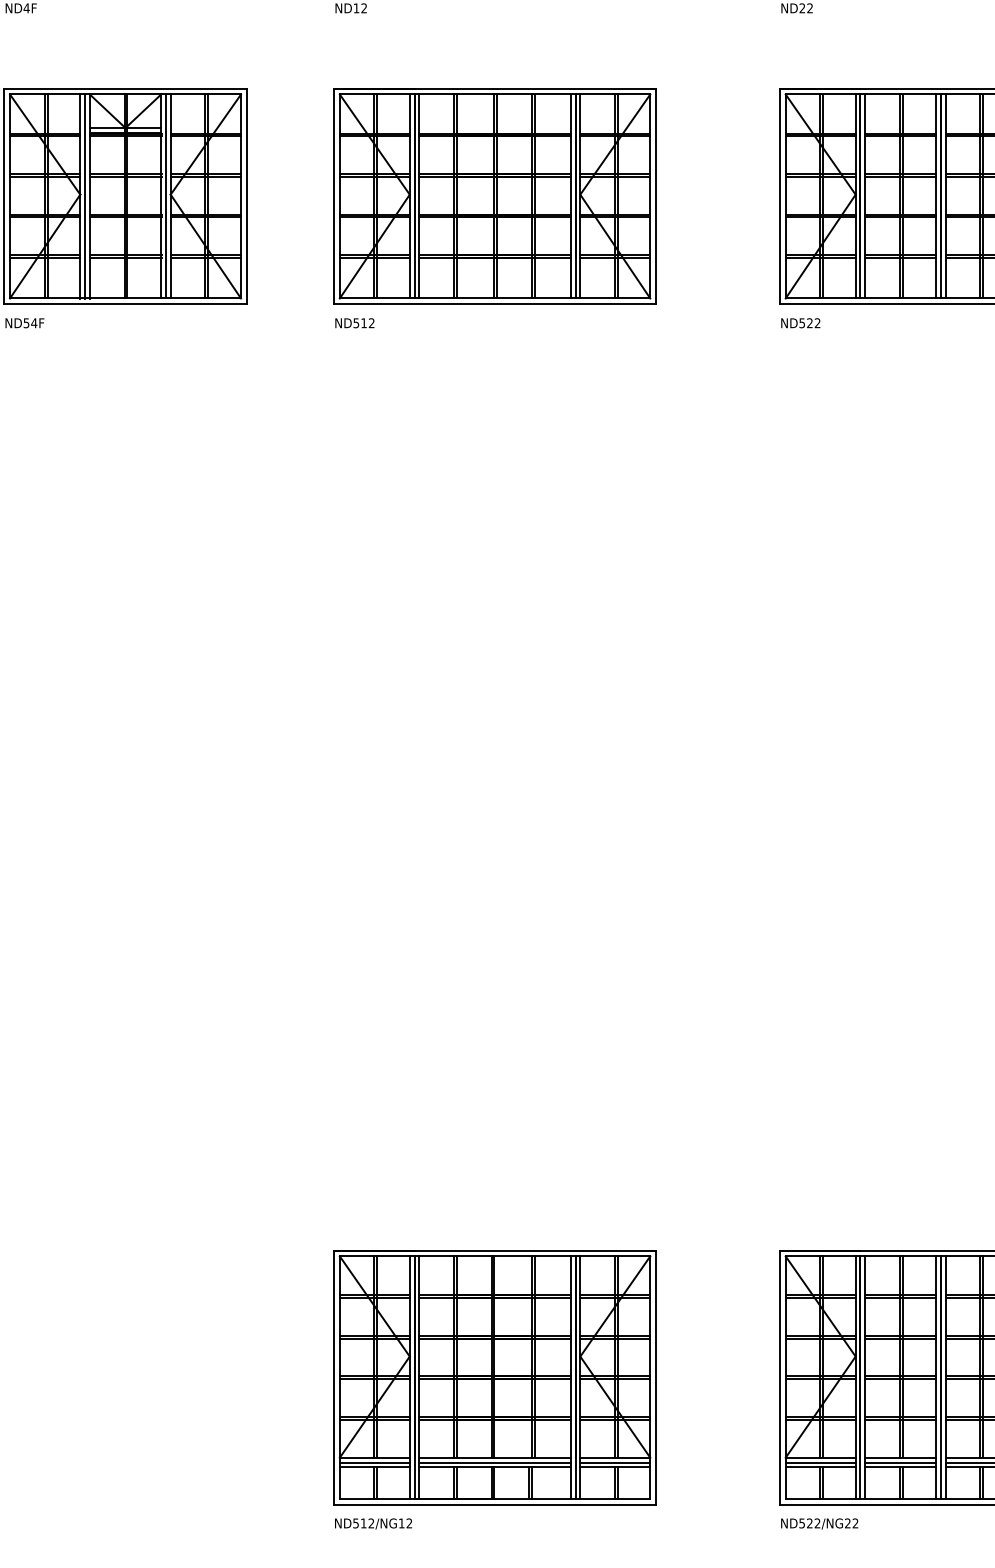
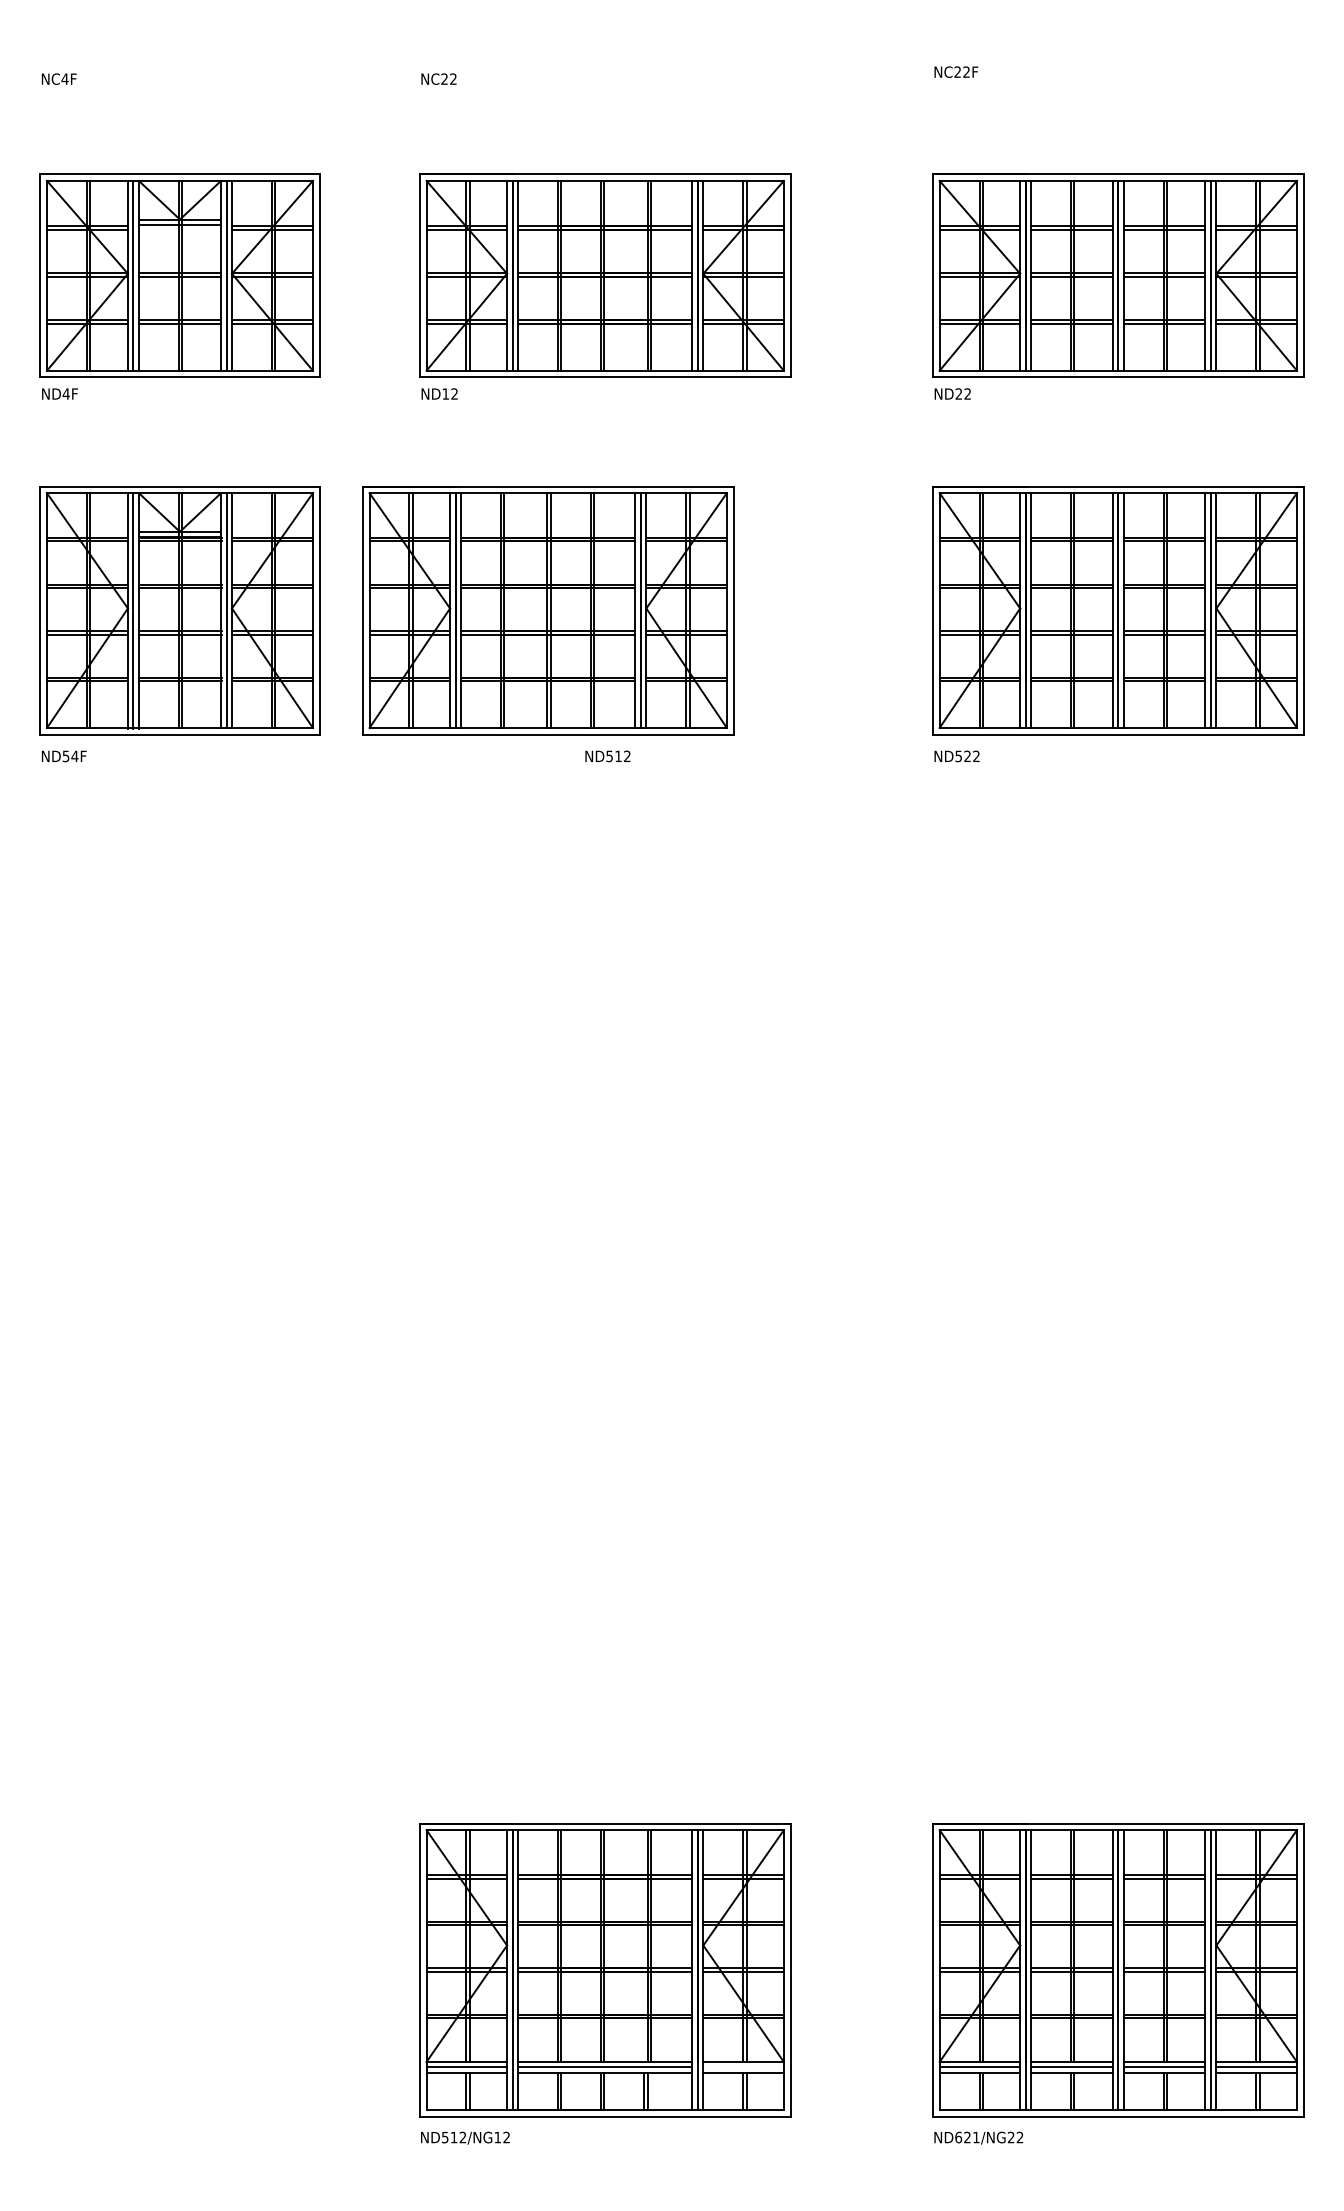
part: (495, 196) -> (548, 610), moved
text: (354, 323) -> (607, 756), moved
line: (615, 1462) -> (743, 2067), removed
text: (809, 1523) -> (967, 2137), ND522/NG22 -> ND621/NG22

